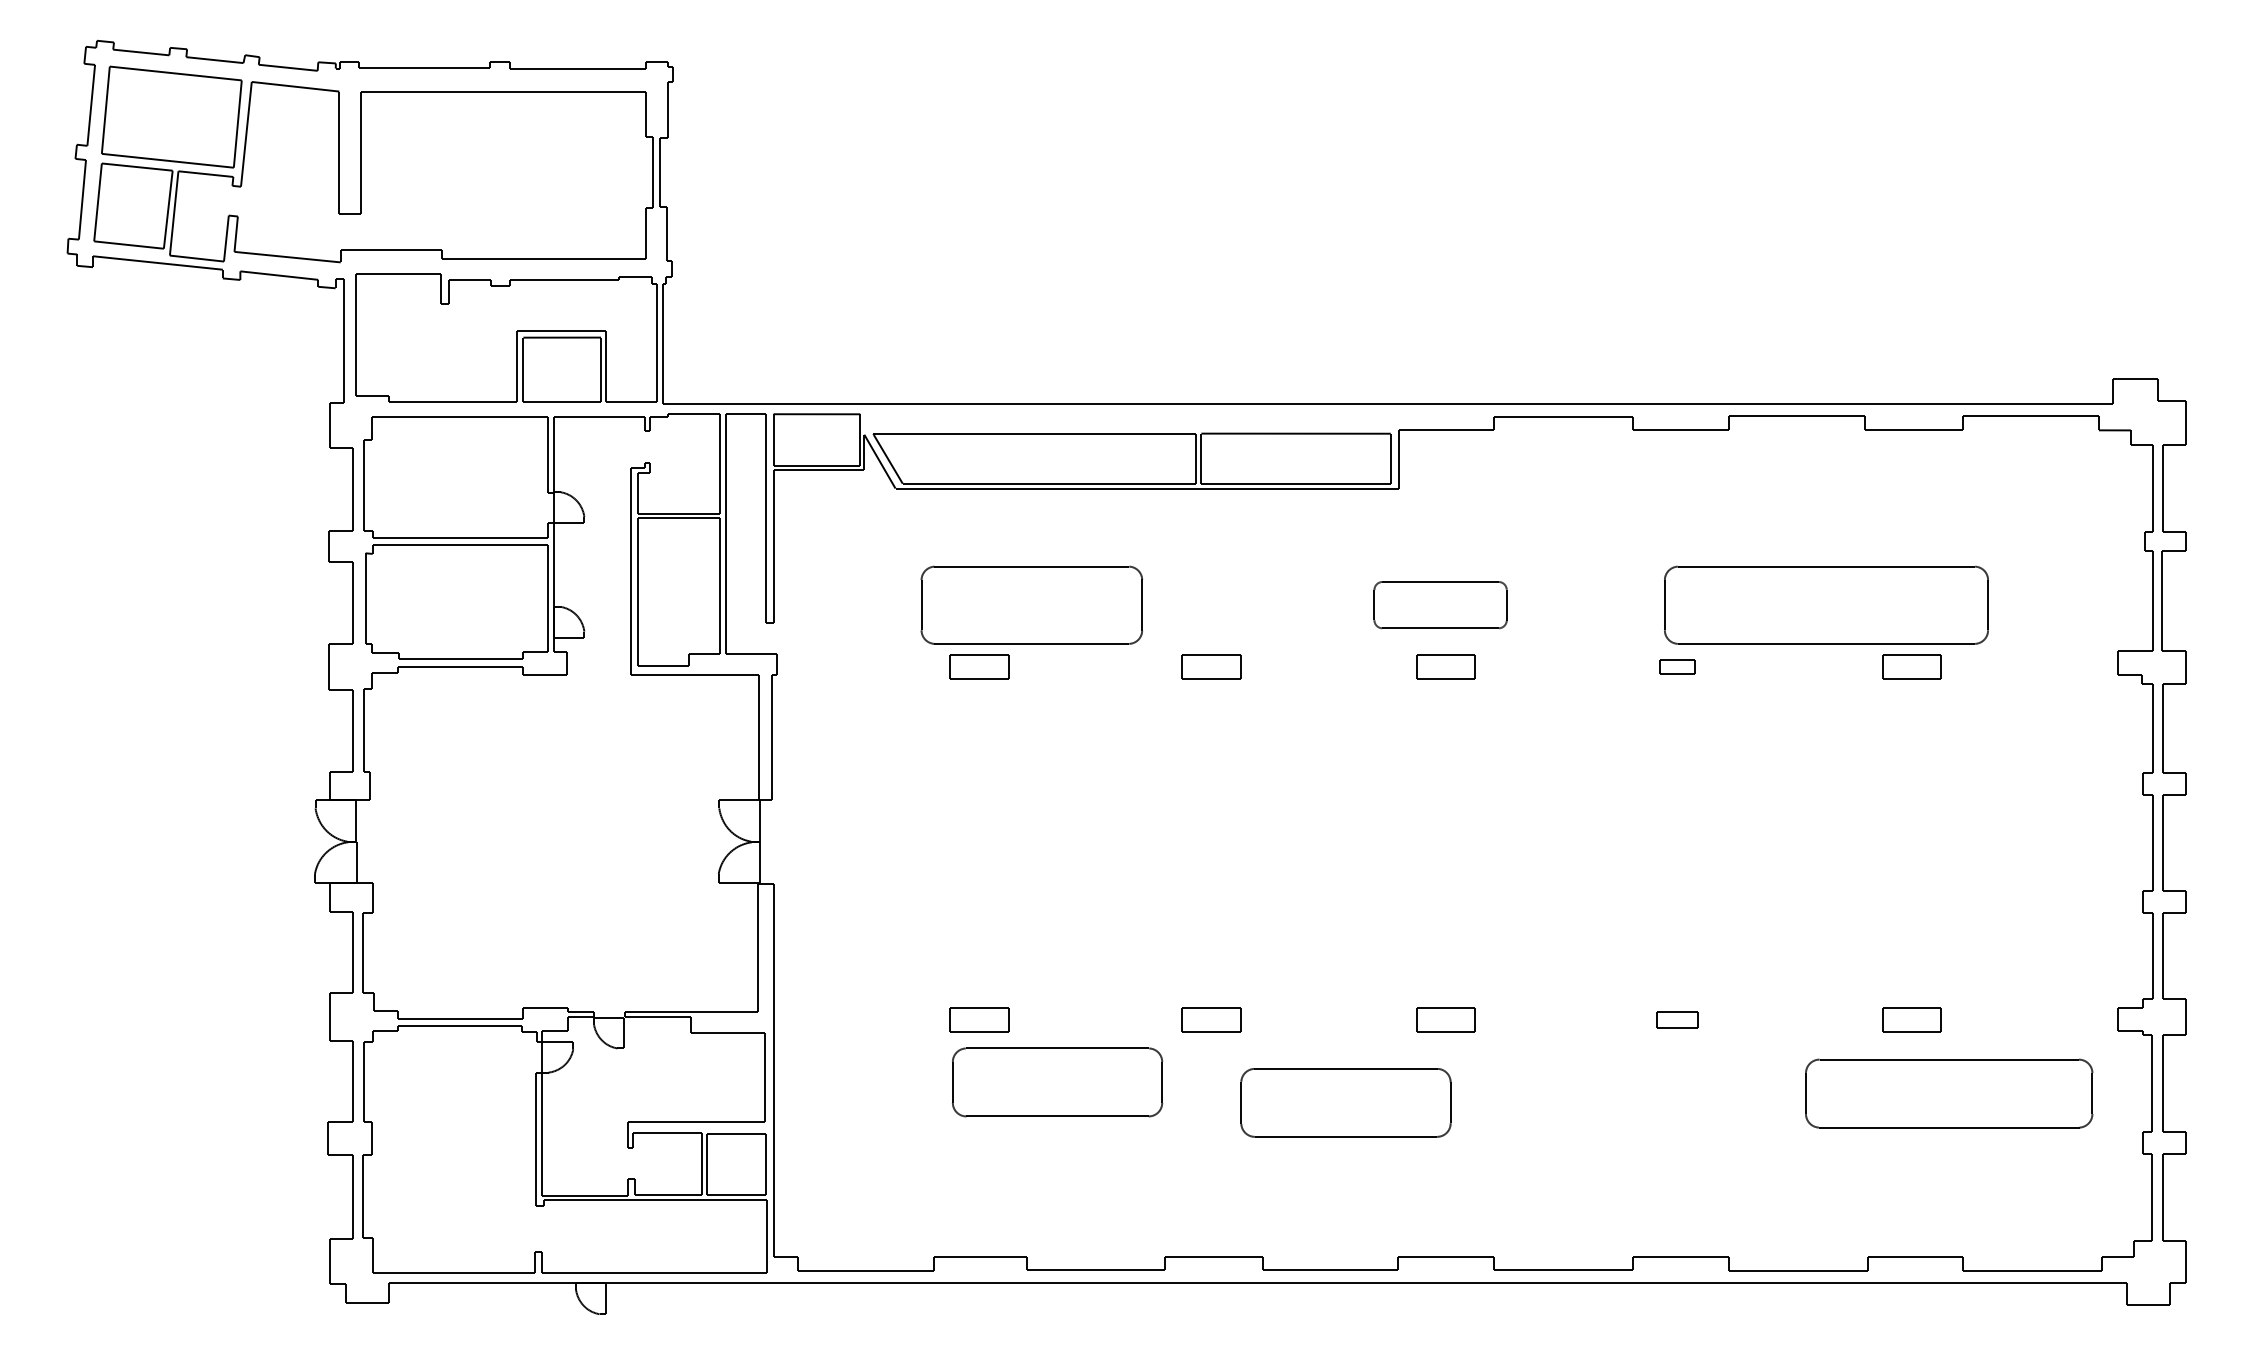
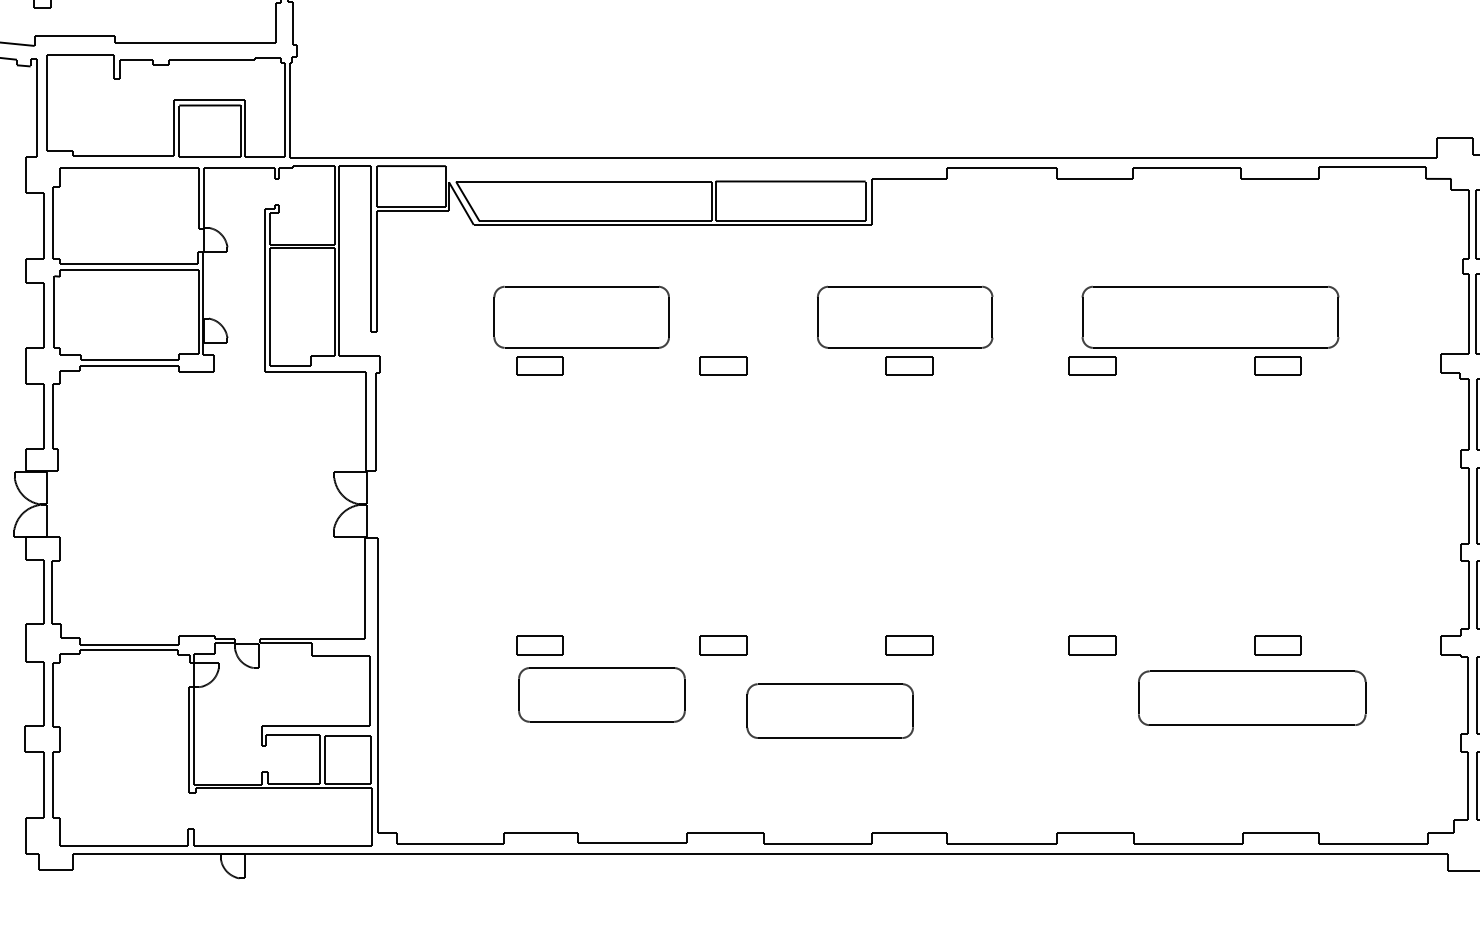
part: (1440, 604) -> (905, 316), size x1.67
part: (1677, 666) -> (1092, 365), size x1.67
part: (1677, 1019) -> (1092, 645), size x1.43
part: (1949, 1093) -> (1252, 698), moved

